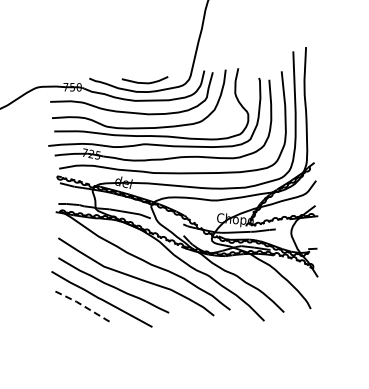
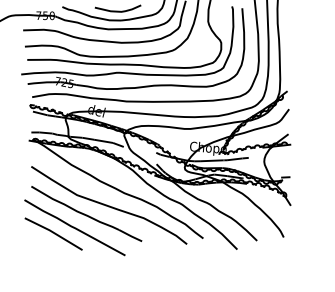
line: (80, 304) -> (53, 232), dashed -> solid

